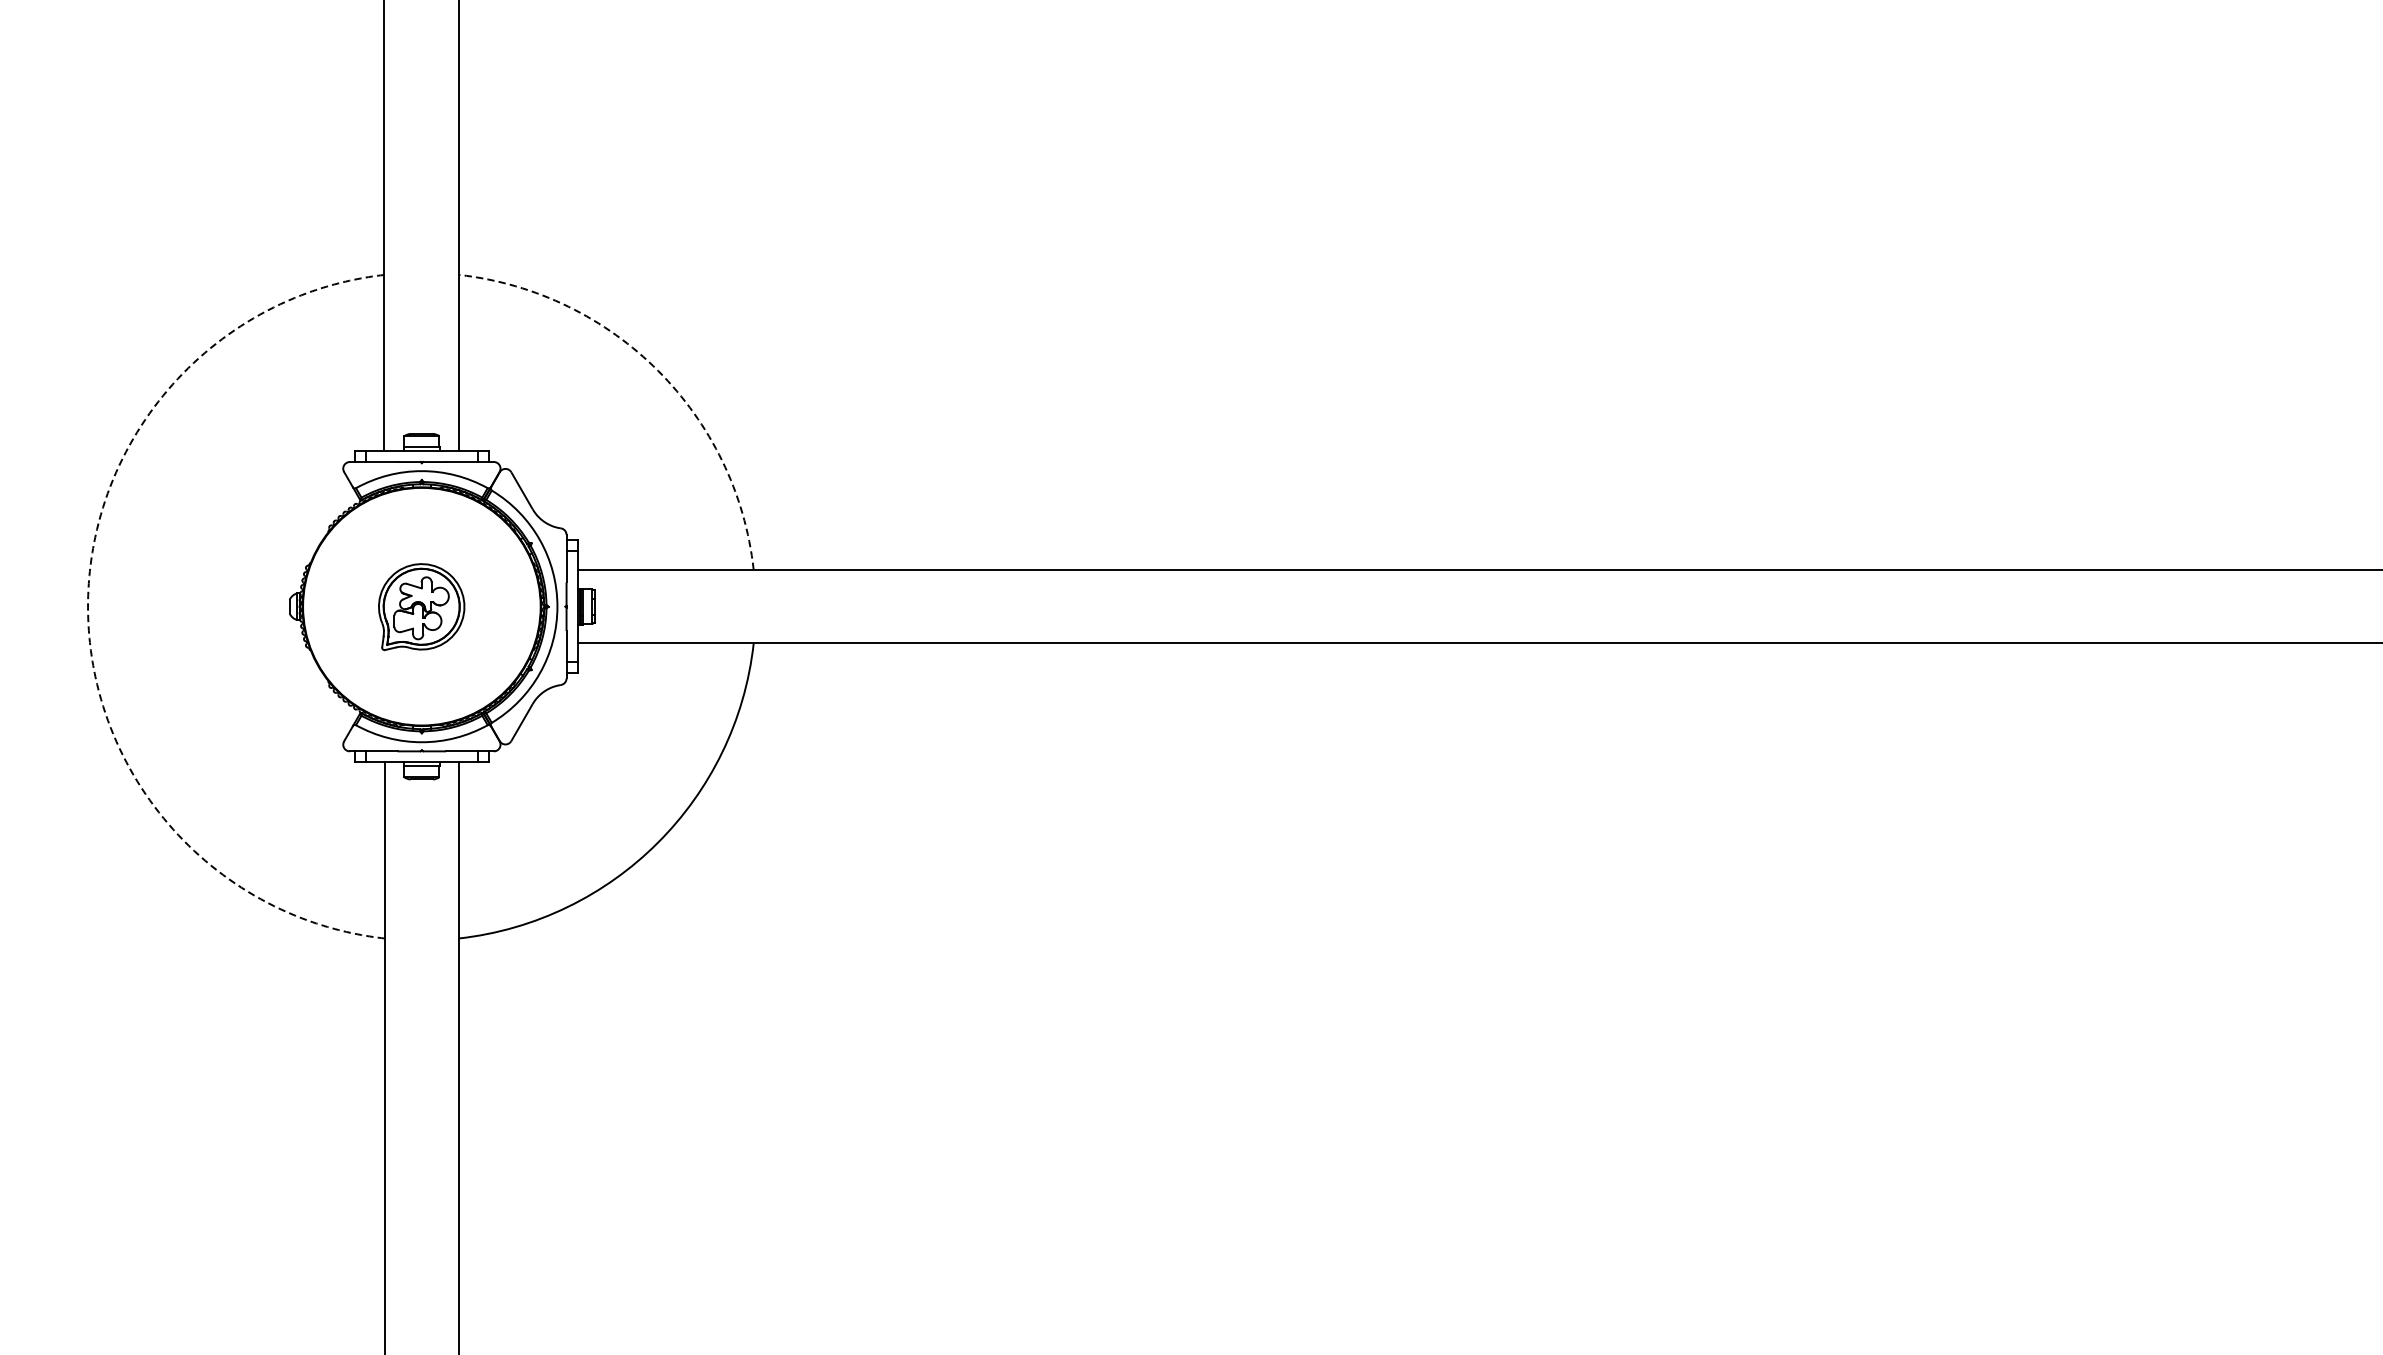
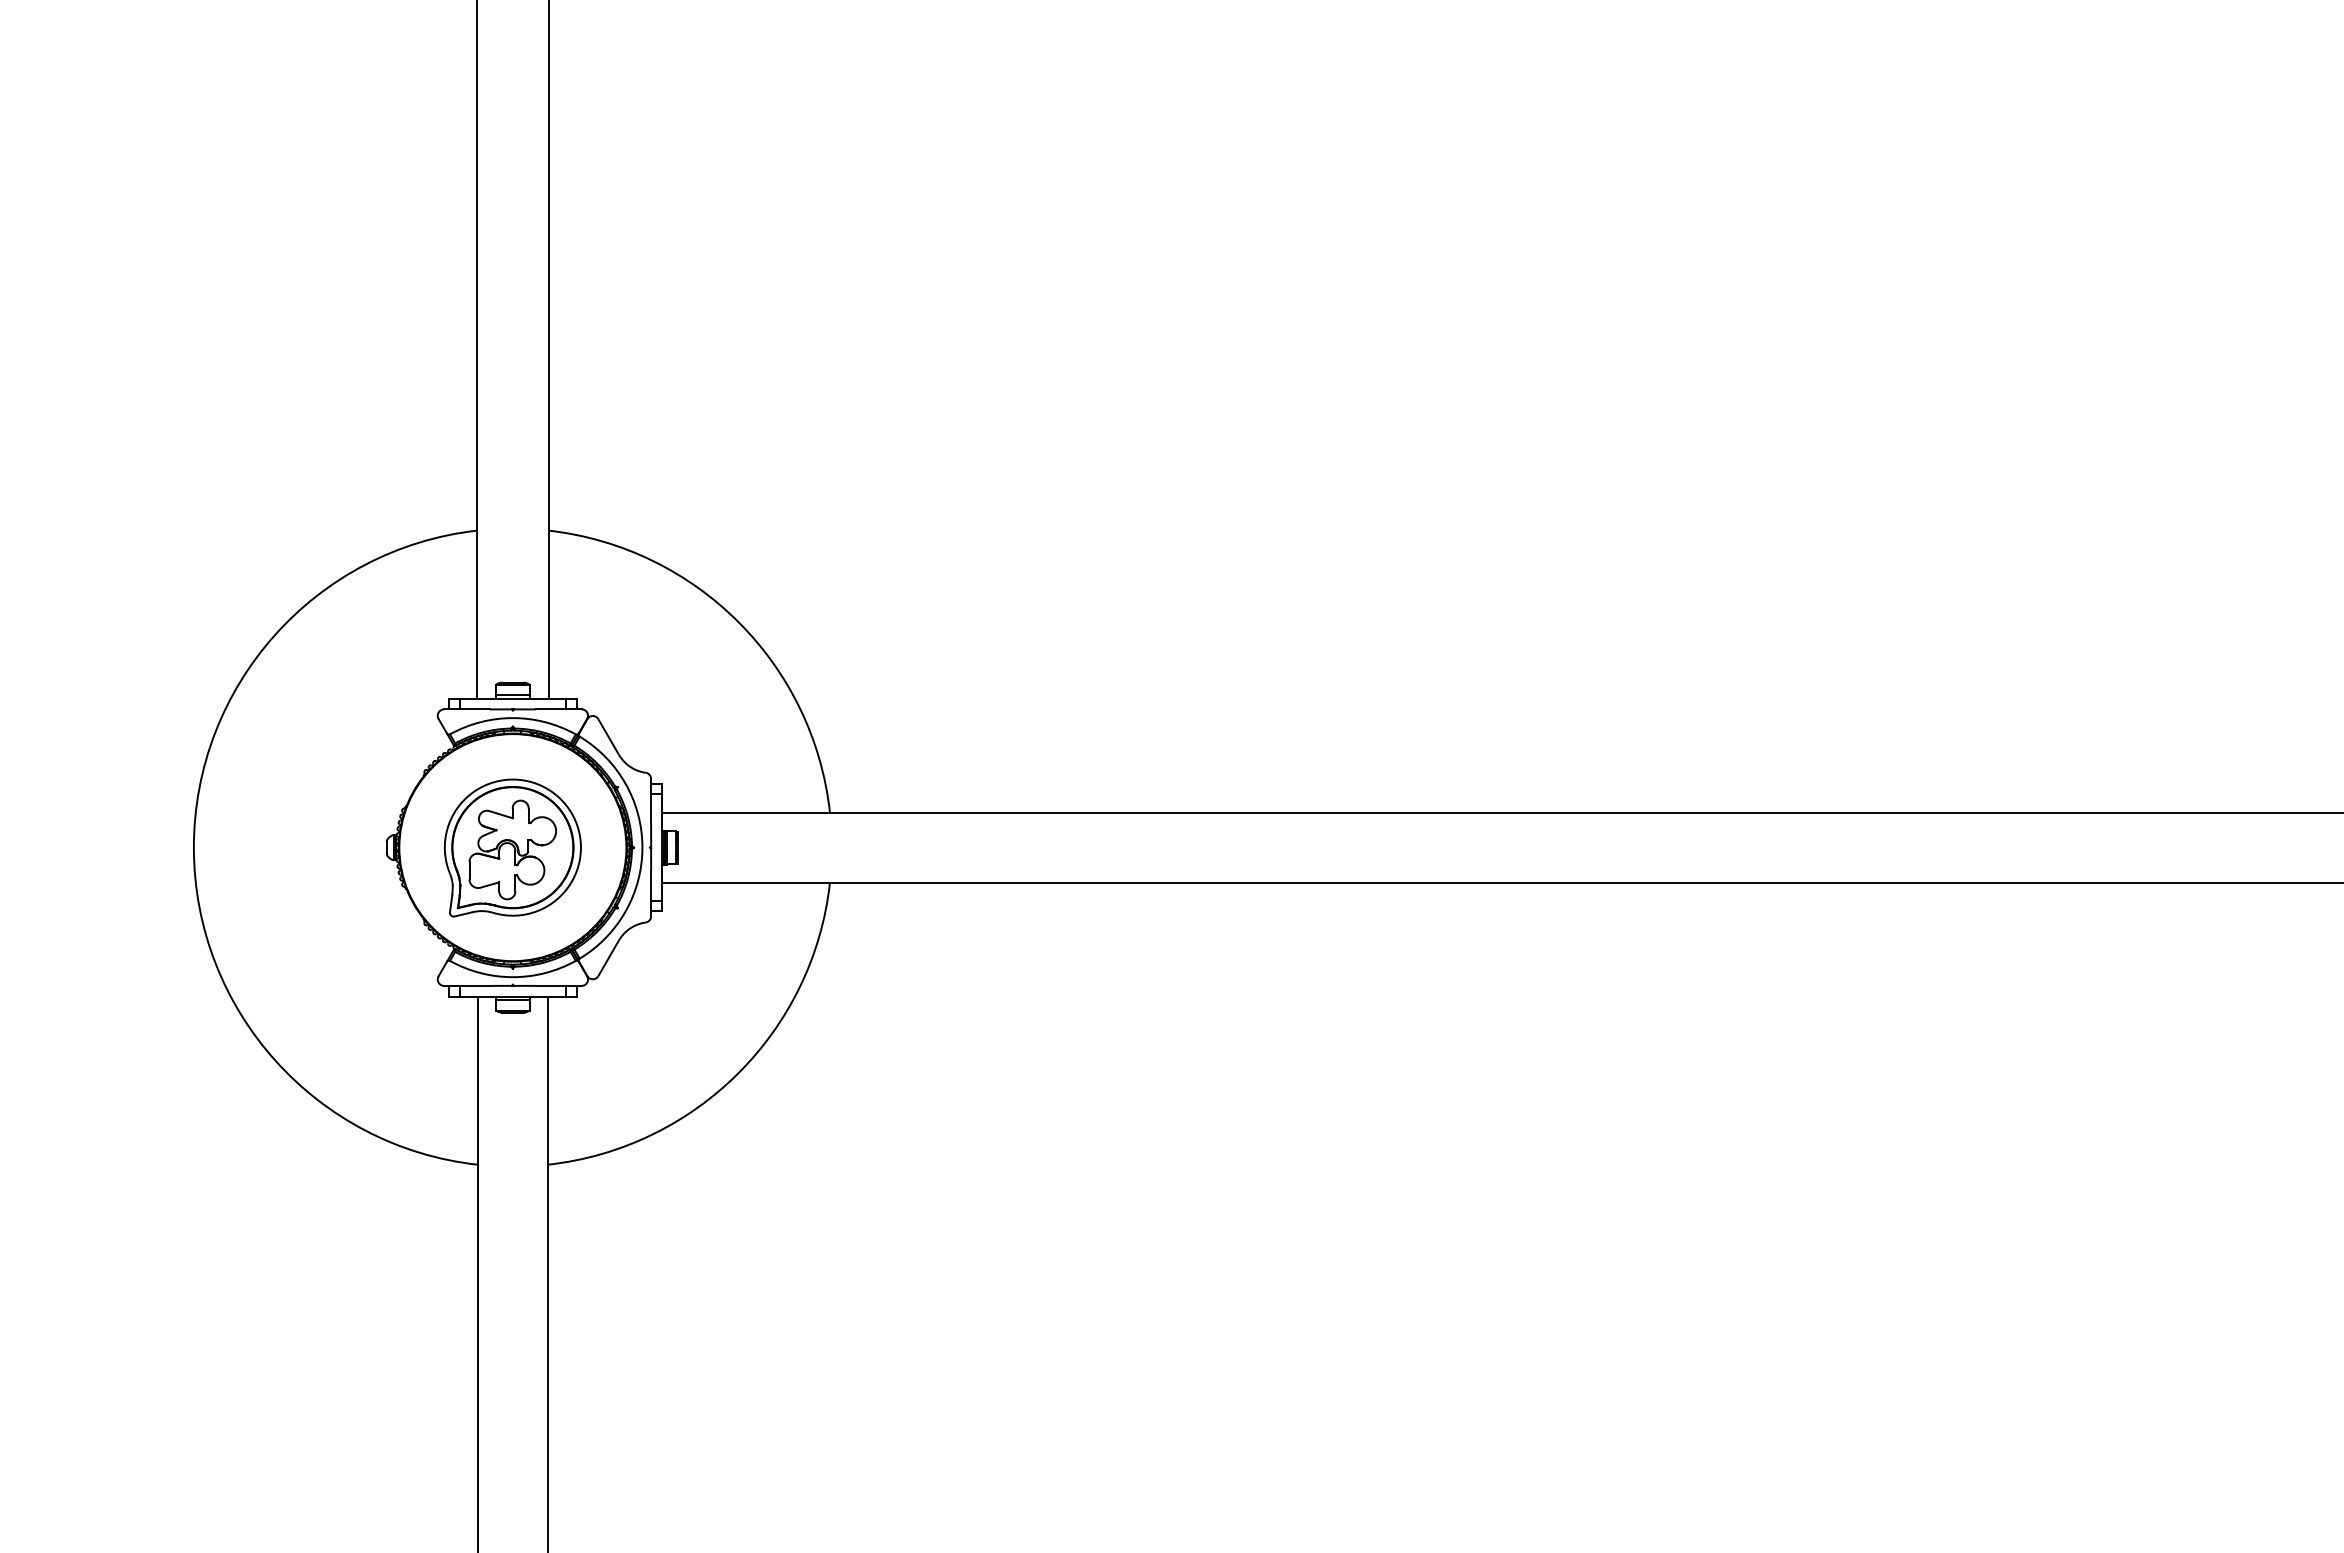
arc: (657, 371) -> (738, 622), dashed -> solid
part: (421, 606) -> (512, 847), size x1.67
arc: (87, 607) -> (193, 848), dashed -> solid

